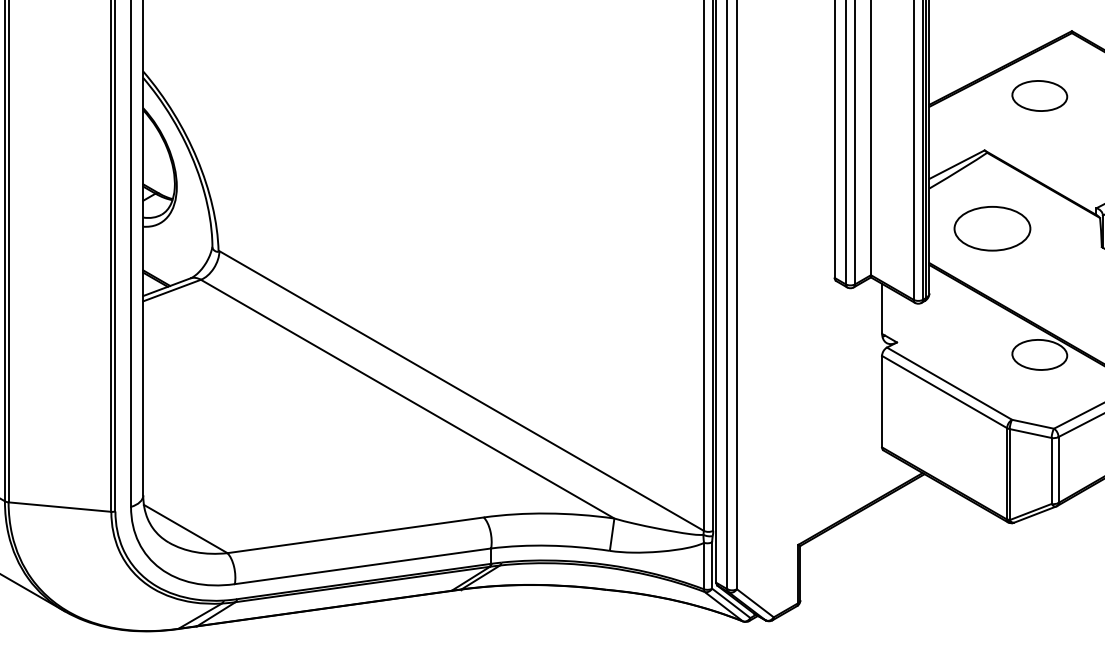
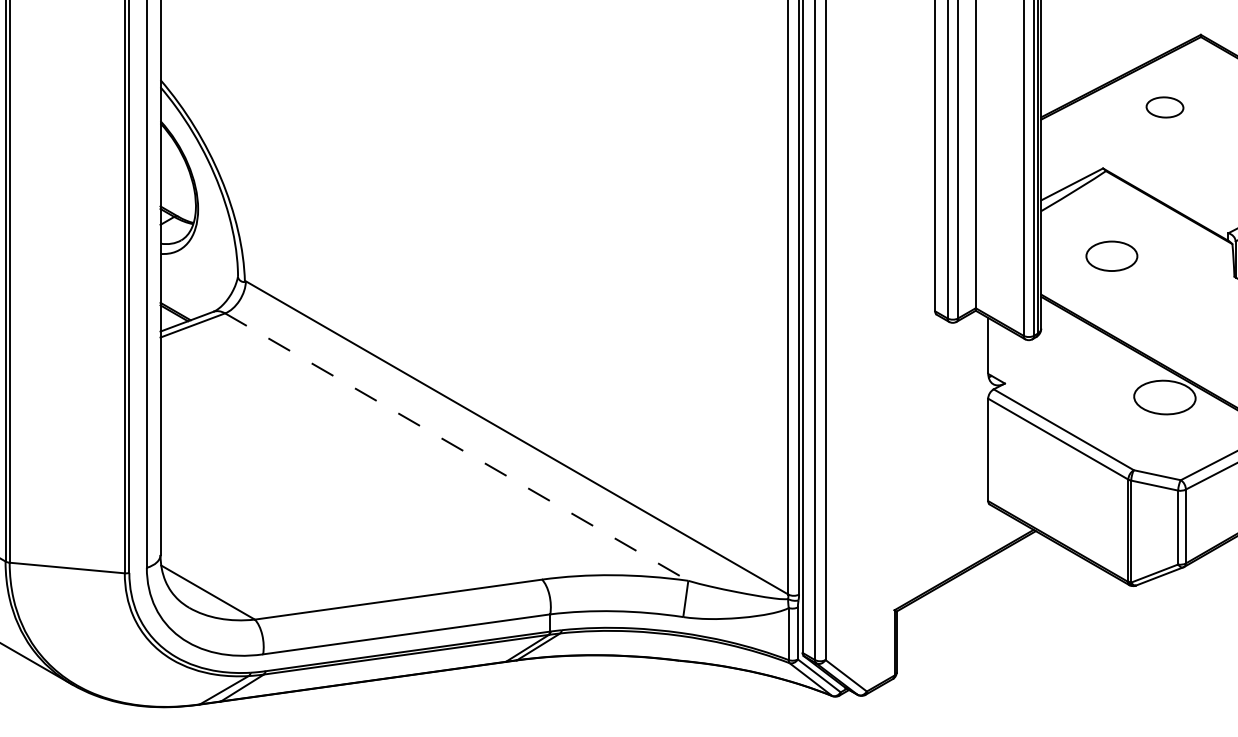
part: (1039, 95) -> (1164, 106), size x0.6
part: (992, 228) -> (1111, 255), size x0.6
line: (407, 399) -> (456, 447), solid -> dashed

